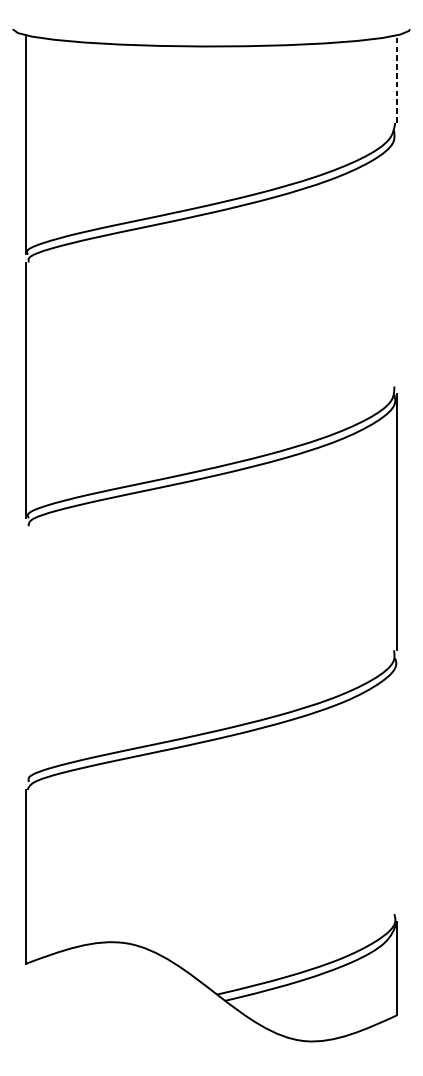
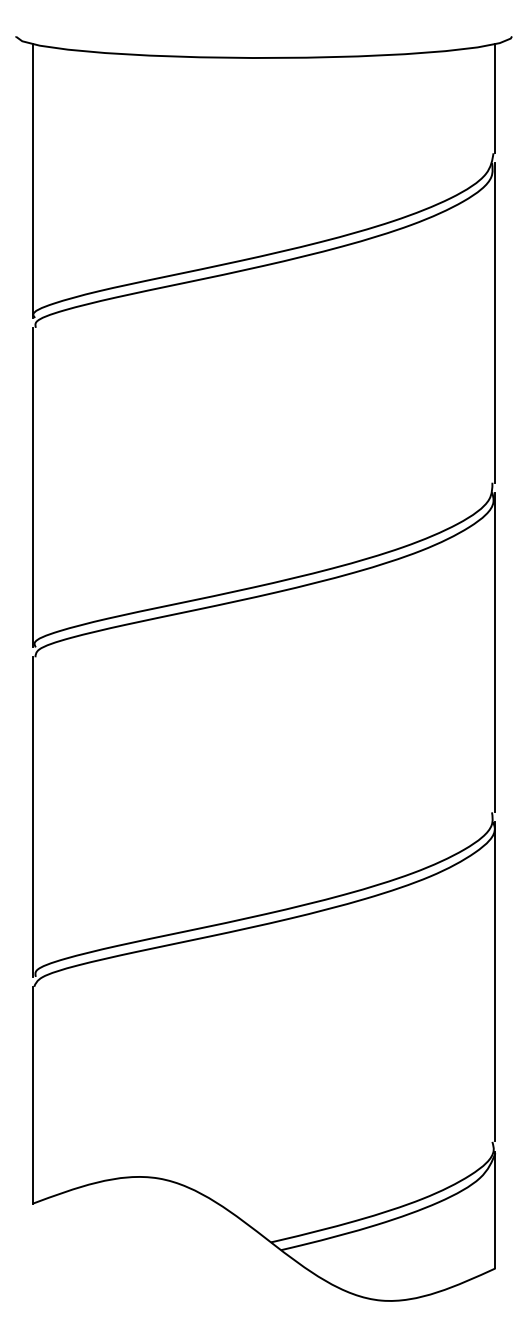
line: (396, 78) -> (495, 98), dashed -> solid
line: (396, 258) -> (495, 322), added
line: (26, 653) -> (32, 816), added
line: (396, 785) -> (495, 981), added

